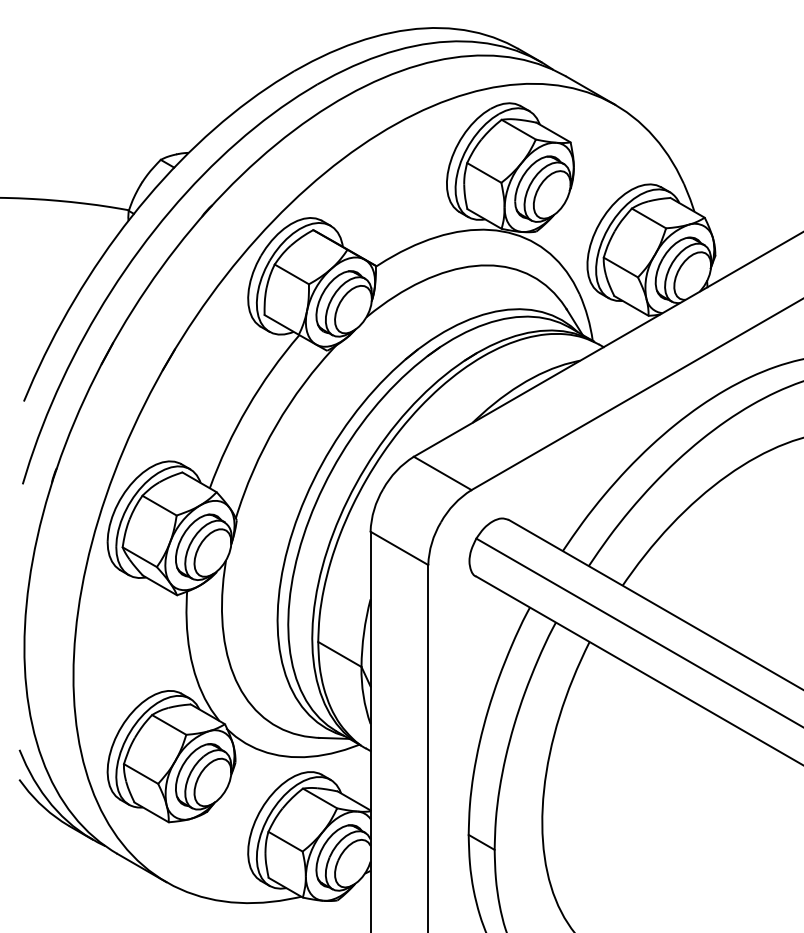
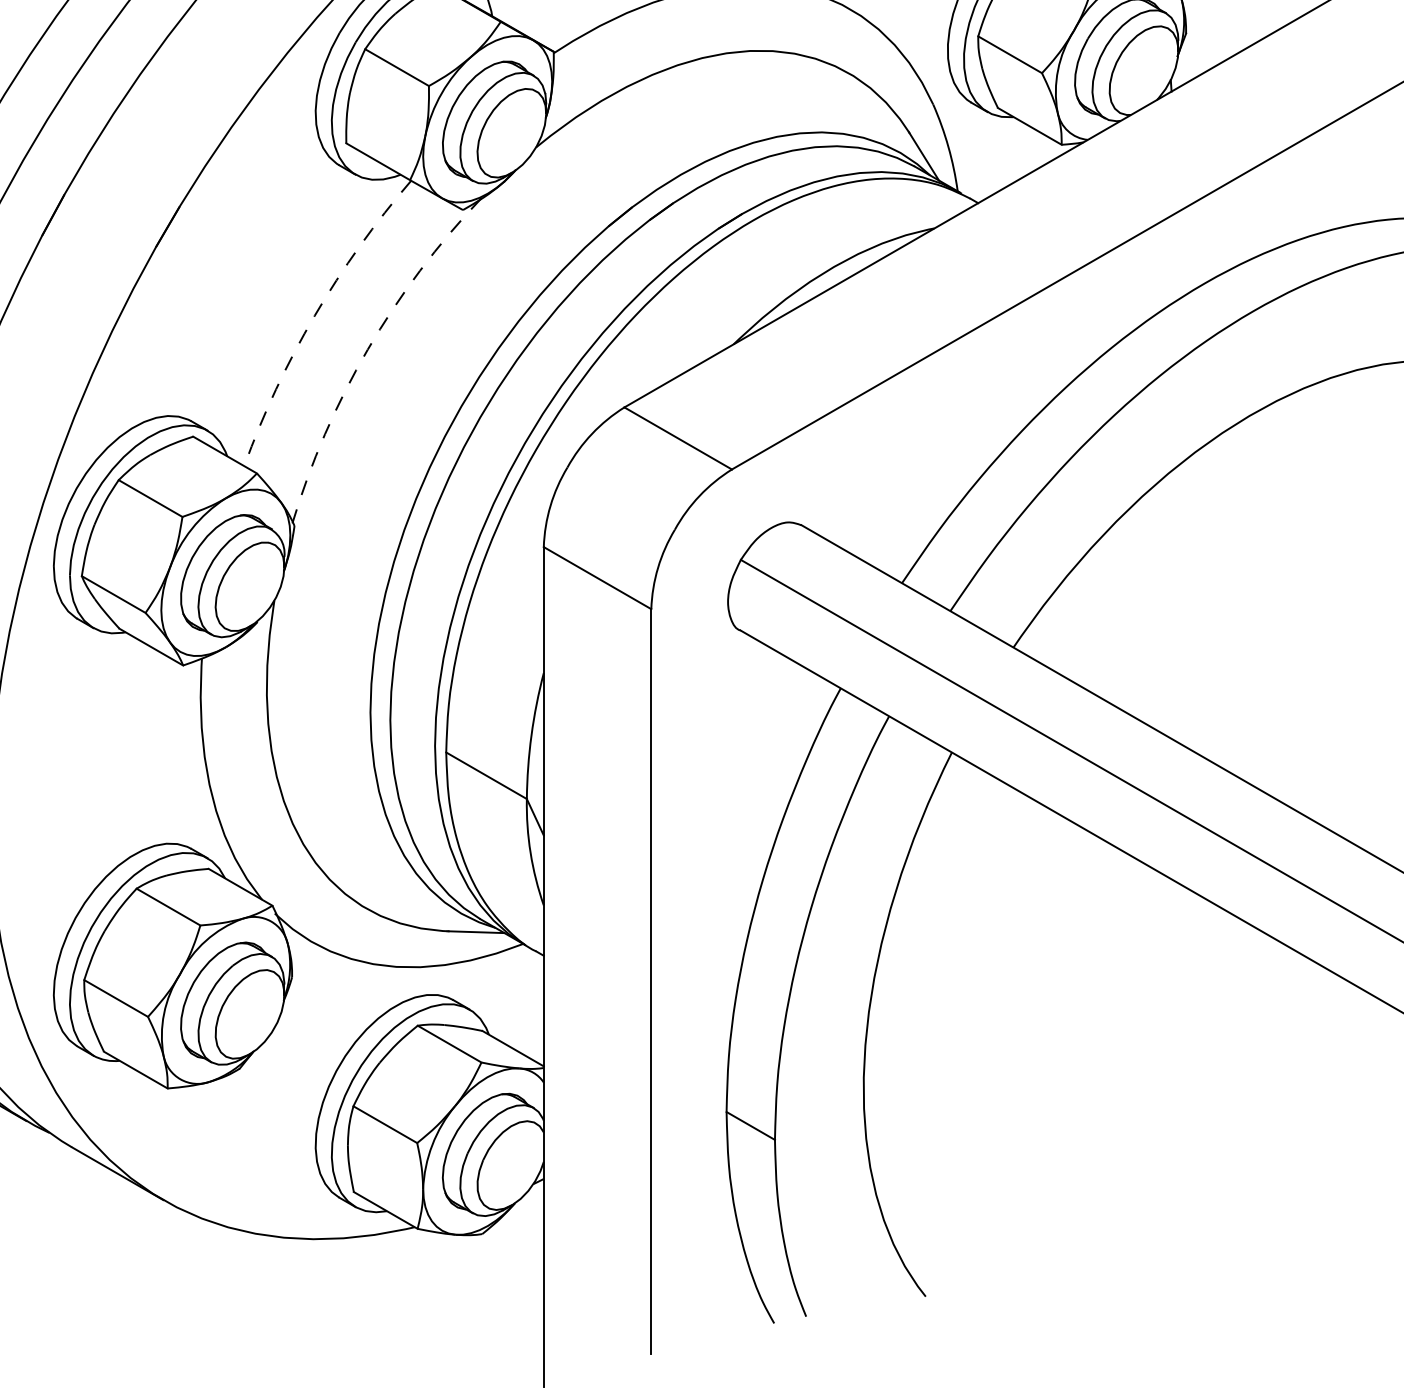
arc: (247, 407) -> (314, 315), solid -> dashed
arc: (276, 425) -> (368, 349), solid -> dashed

